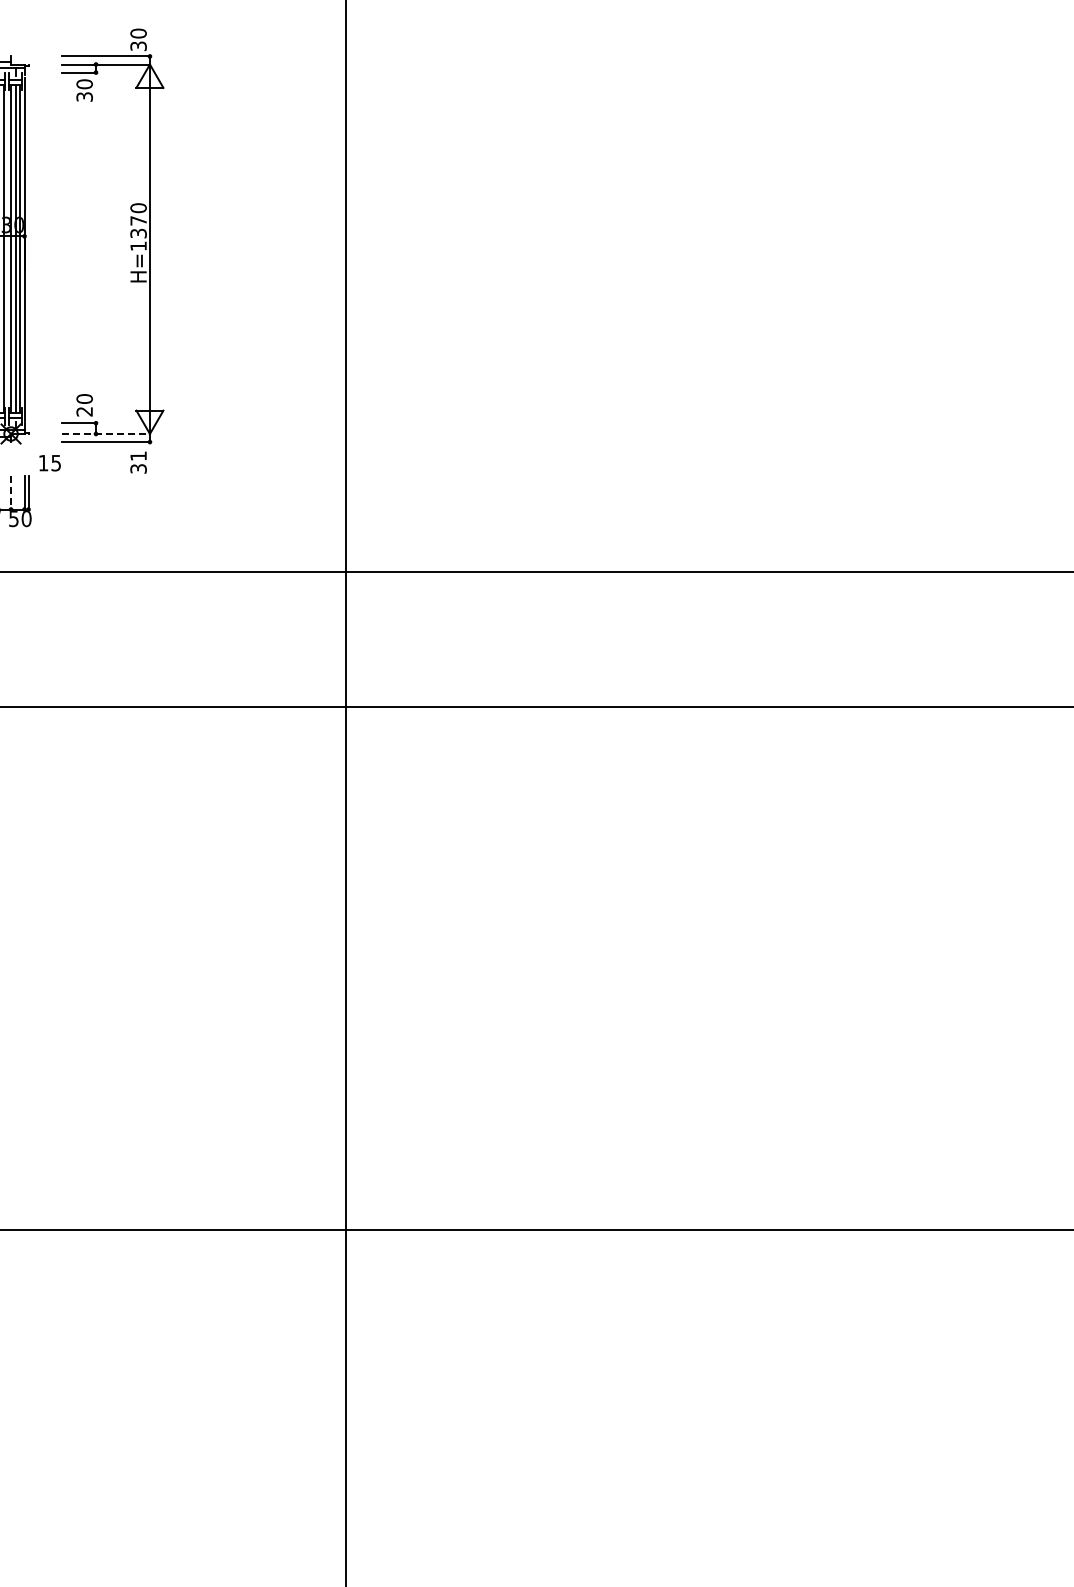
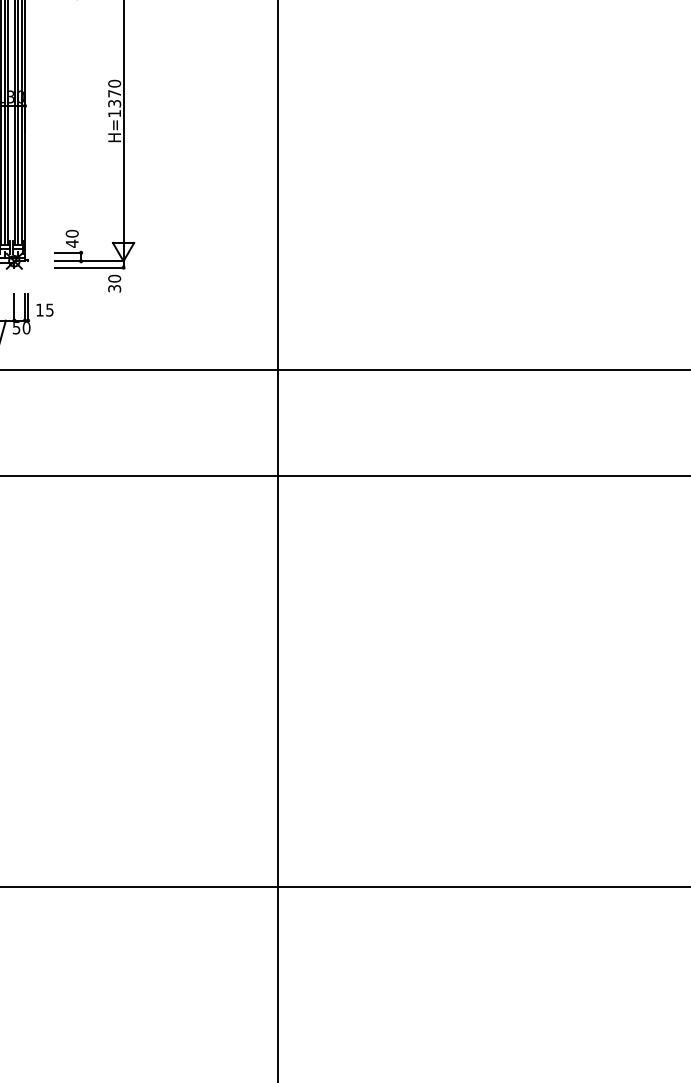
text: (84, 411) -> (72, 243), 20 -> 40
line: (106, 434) -> (89, 261), dashed -> solid
text: (138, 456) -> (114, 278), 31 -> 30
text: (49, 463) -> (44, 310), moved
line: (11, 492) -> (14, 307), dashed -> solid

